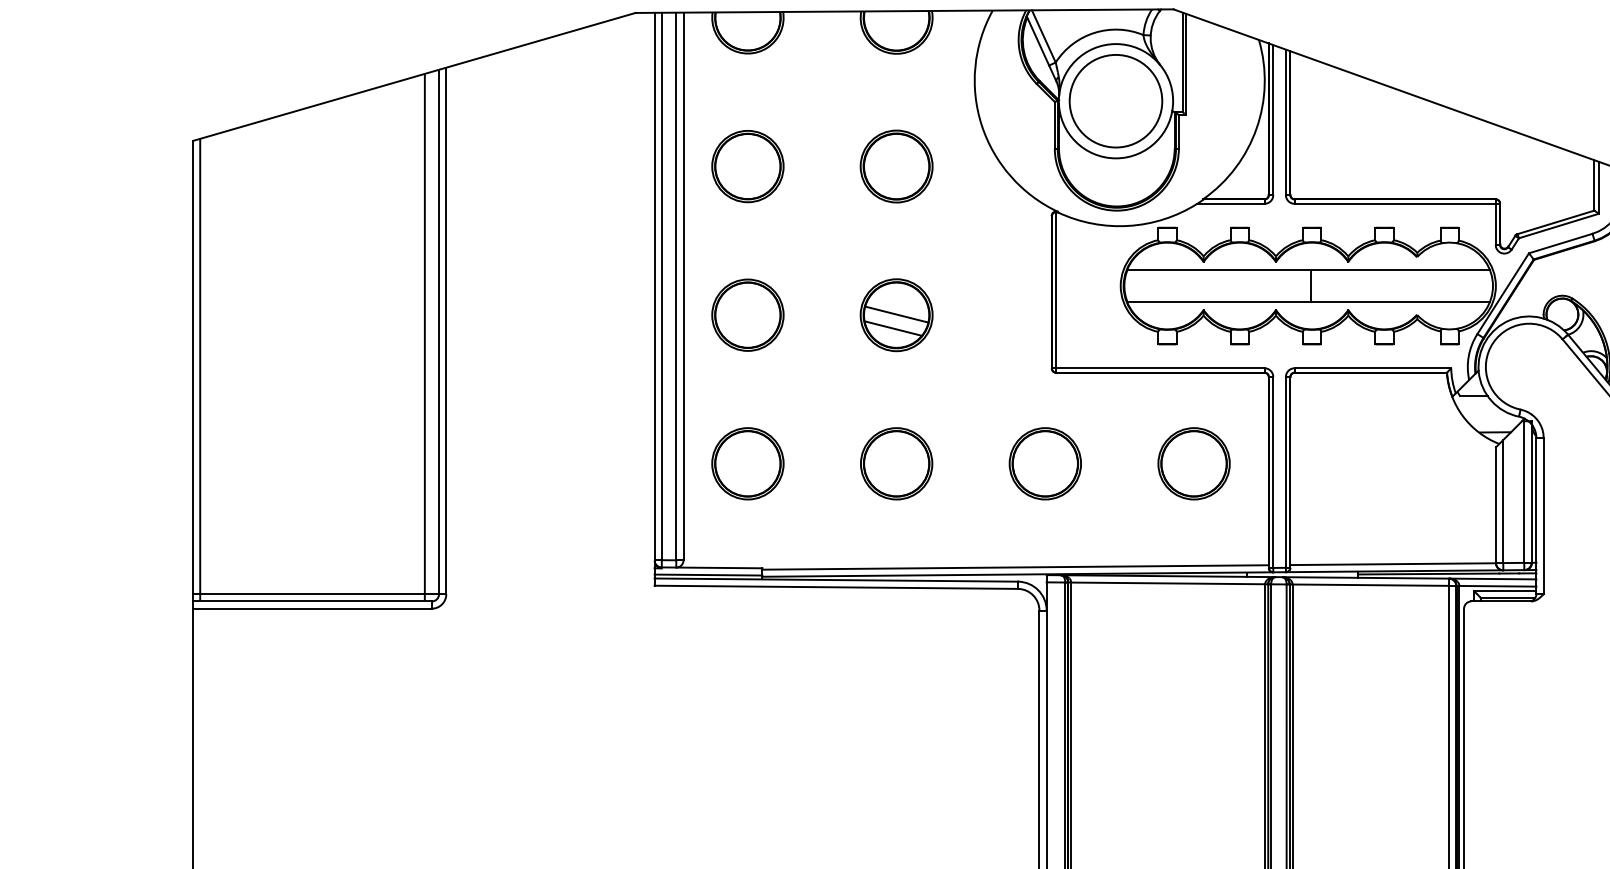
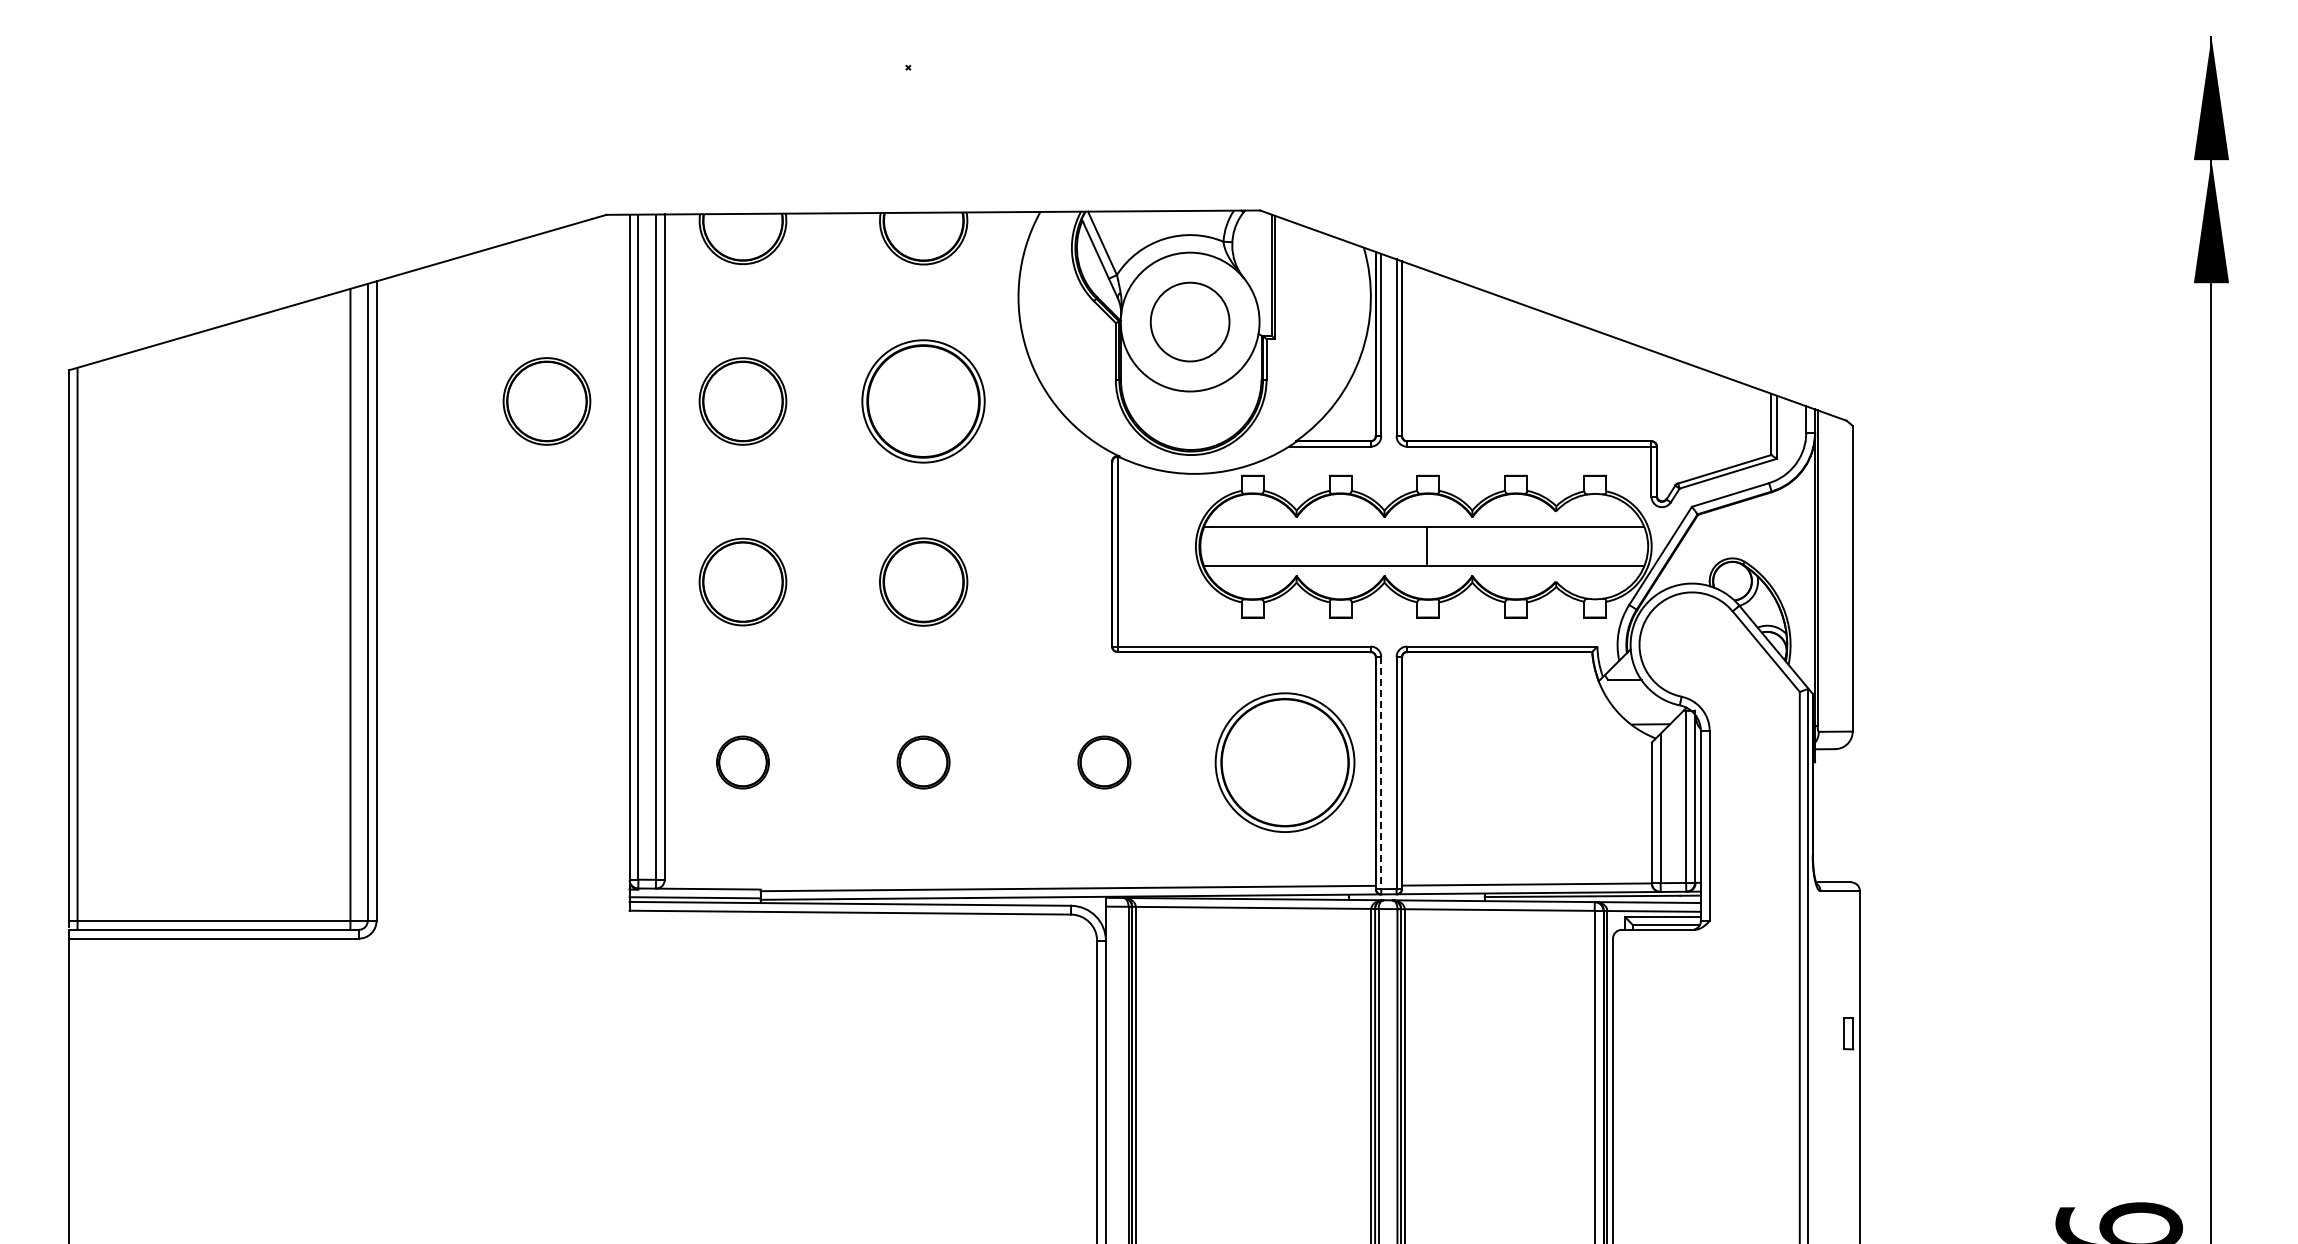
circle: (1115, 100) -> (1189, 321), size x0.7
part: (586, 166) -> (546, 401), added
part: (896, 166) -> (923, 401), size x1.4
line: (896, 314) -> (923, 581), removed
line: (893, 328) -> (919, 598), removed
part: (747, 463) -> (742, 762), size x0.6
part: (896, 463) -> (923, 762), size x0.6
part: (1045, 463) -> (1104, 762), size x0.6
part: (1193, 463) -> (1284, 762), size x1.6
line: (1273, 472) -> (1381, 773), solid -> dashed

